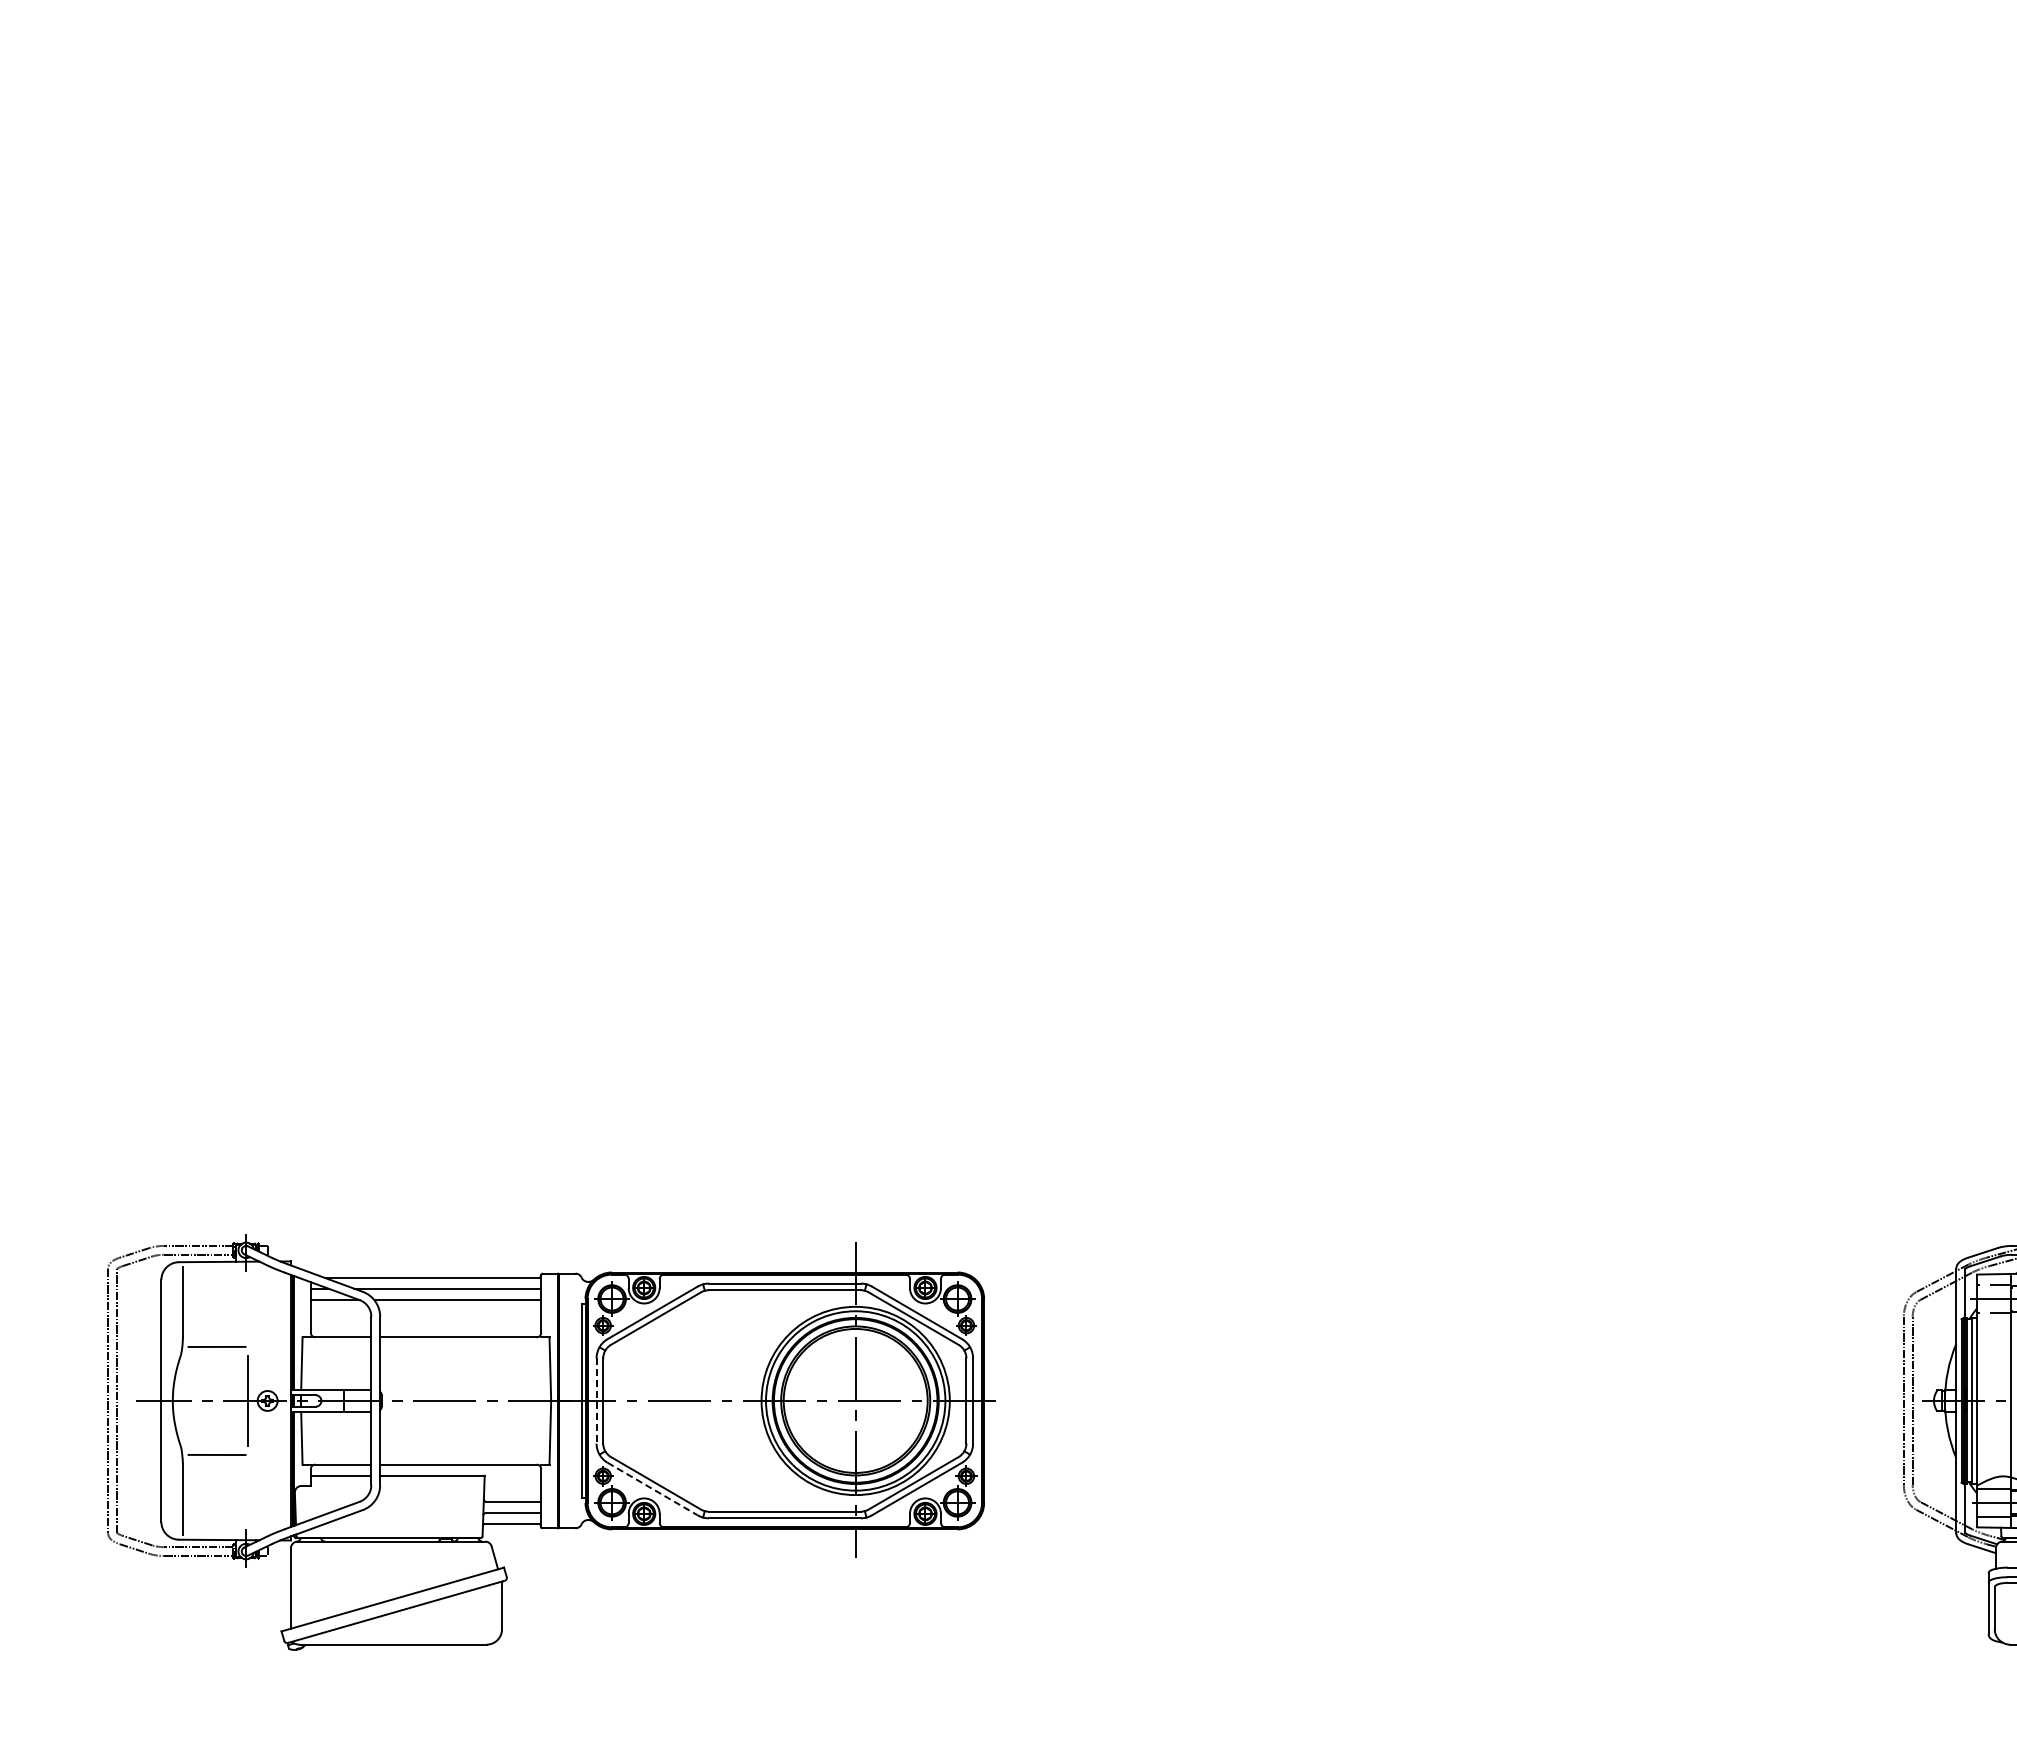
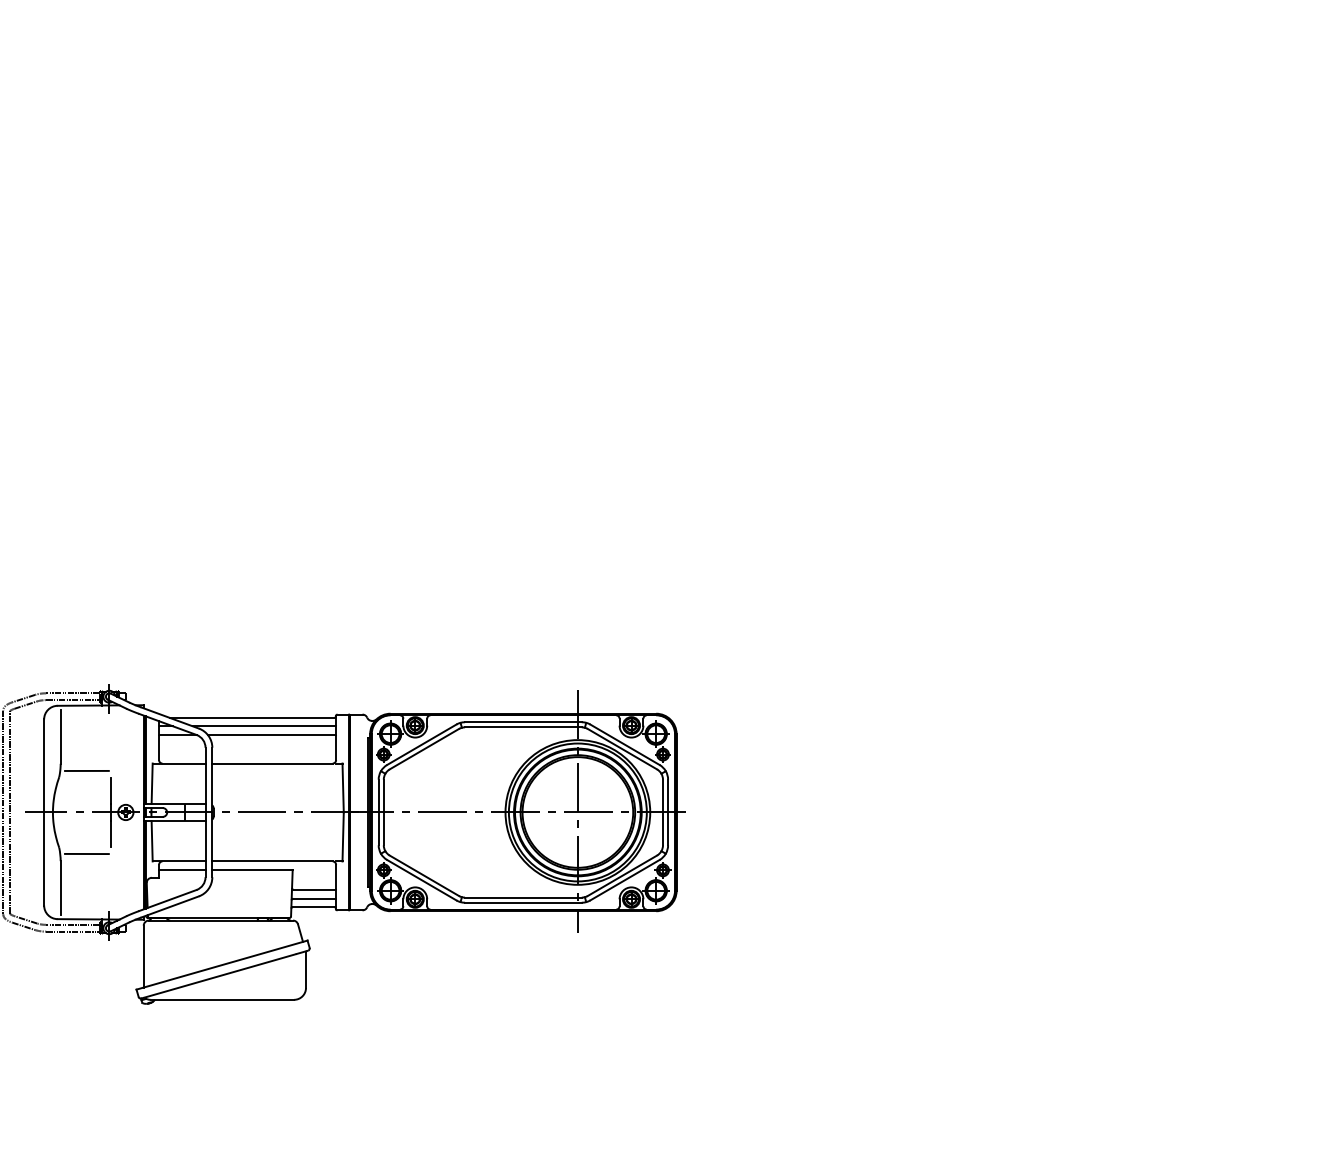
line: (596, 1400) -> (378, 812), dashed -> solid
line: (653, 1489) -> (422, 880), dashed -> solid

